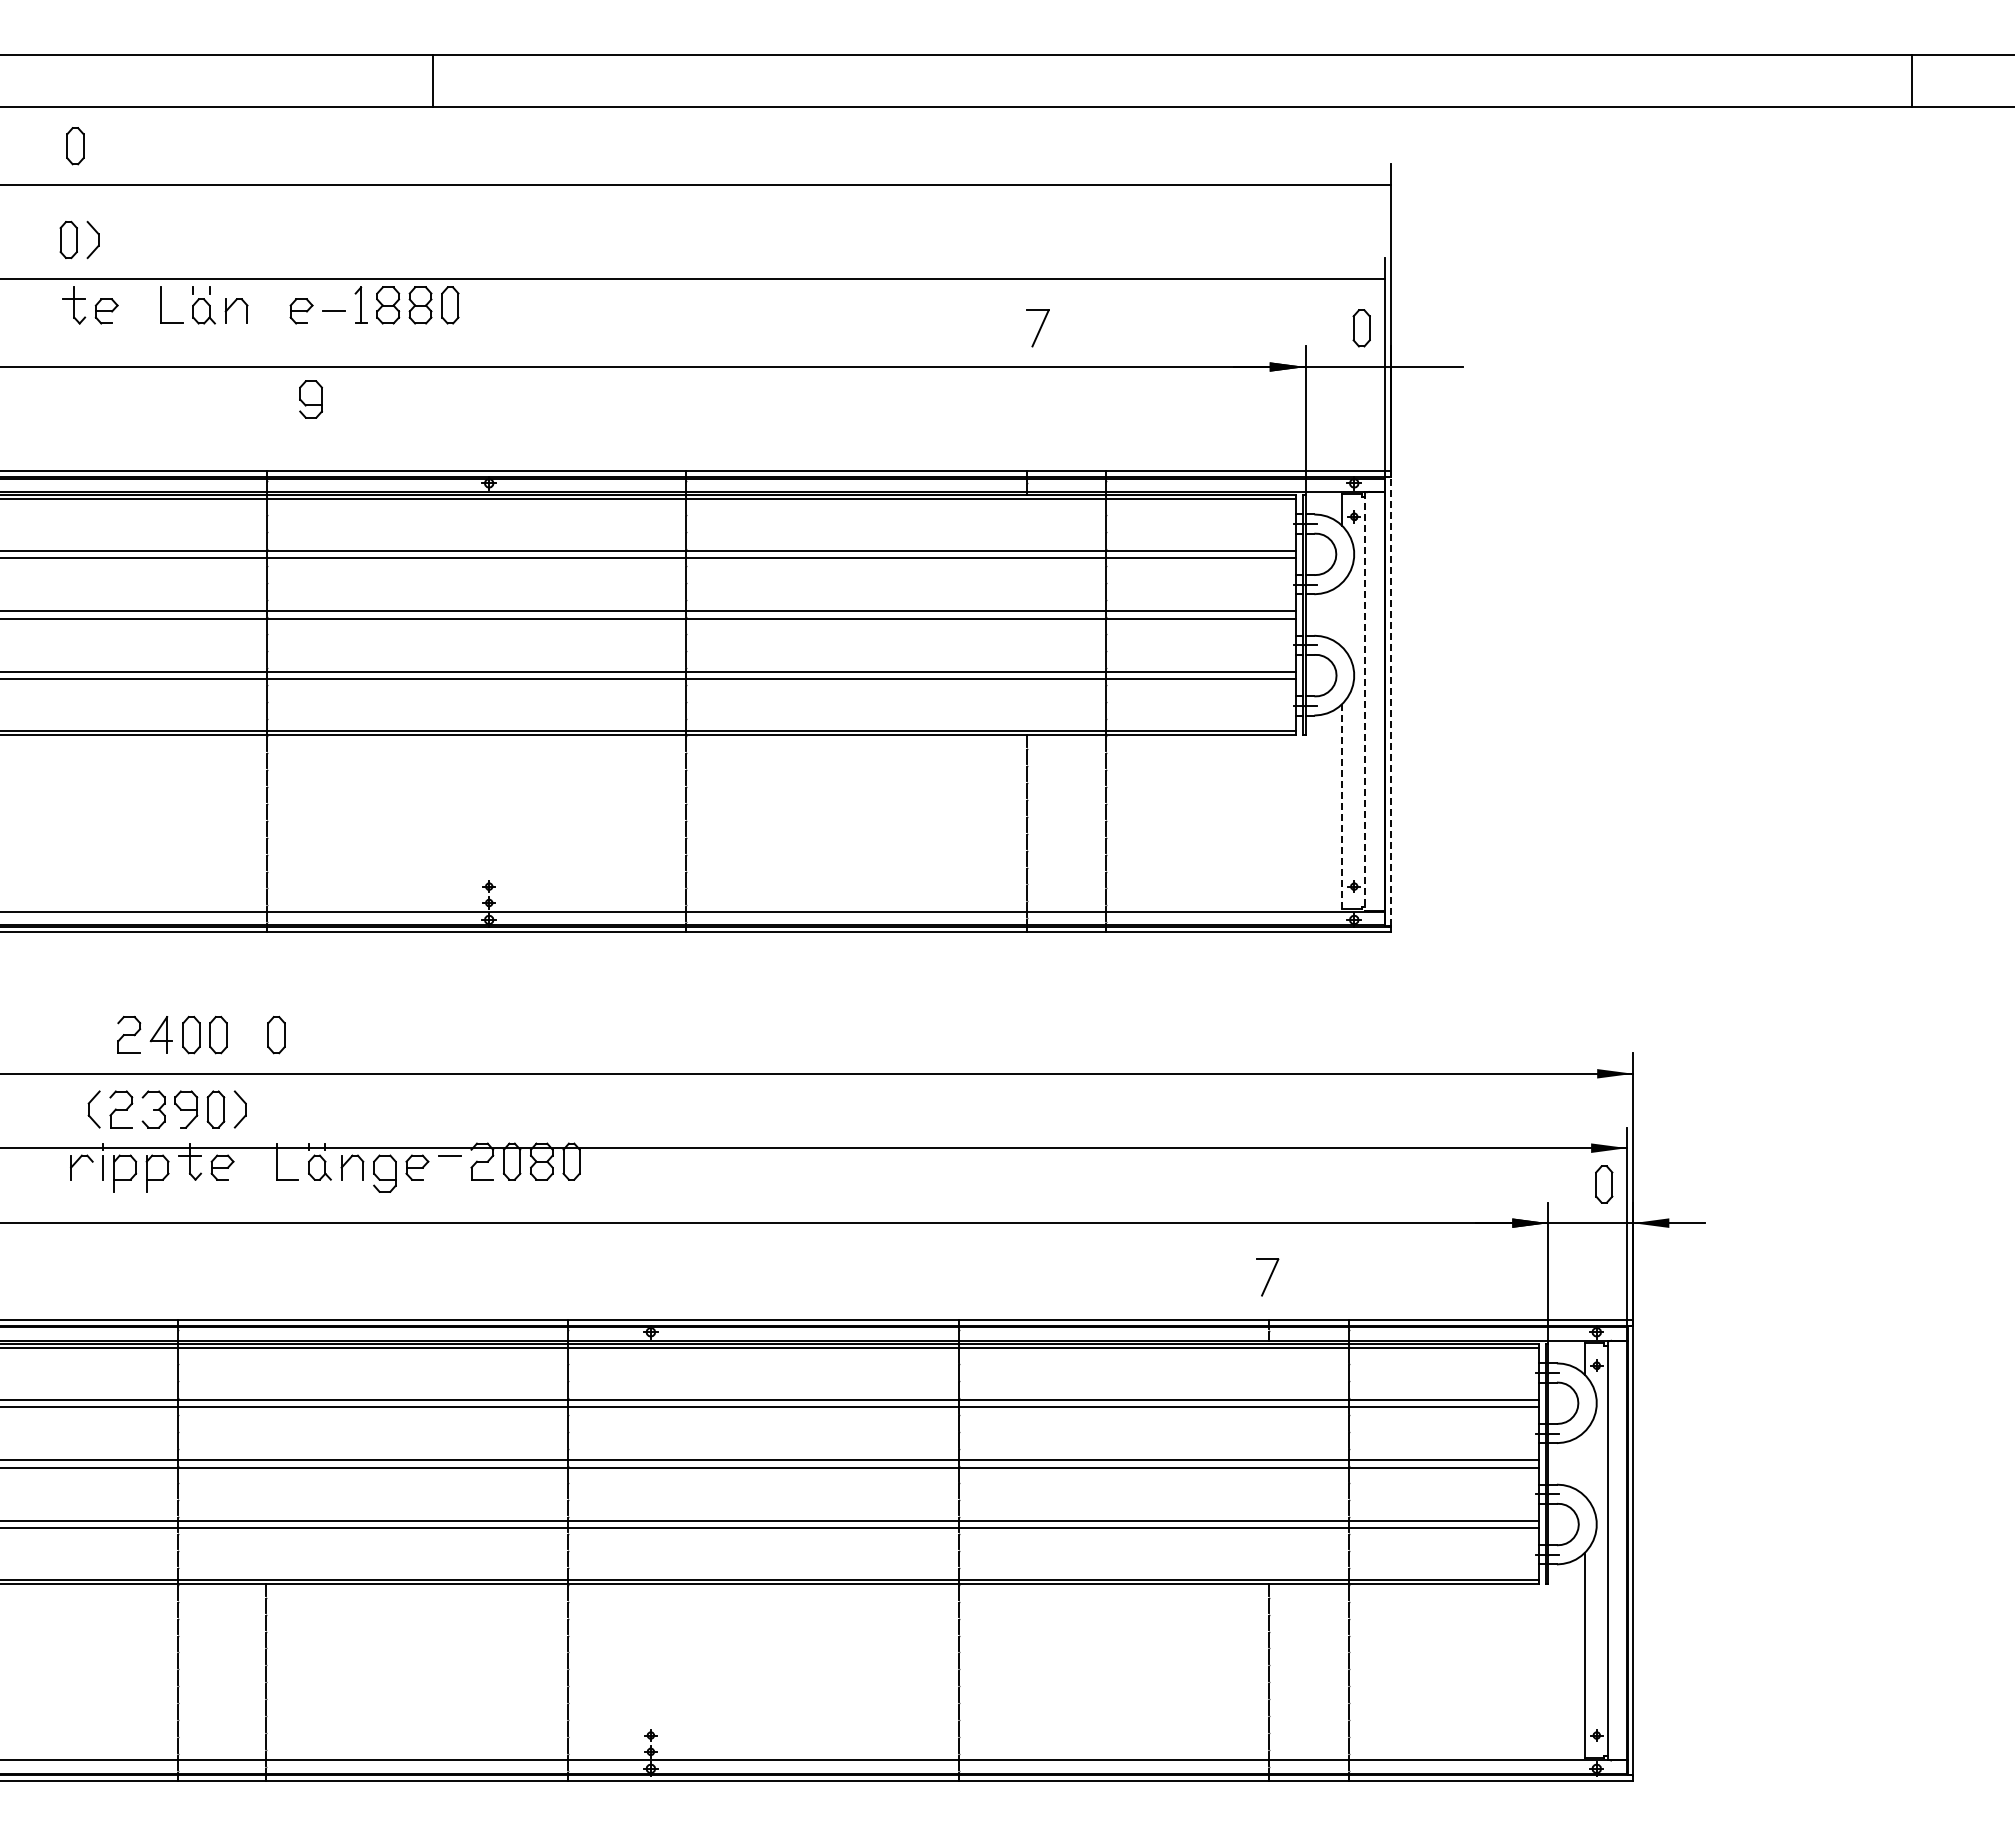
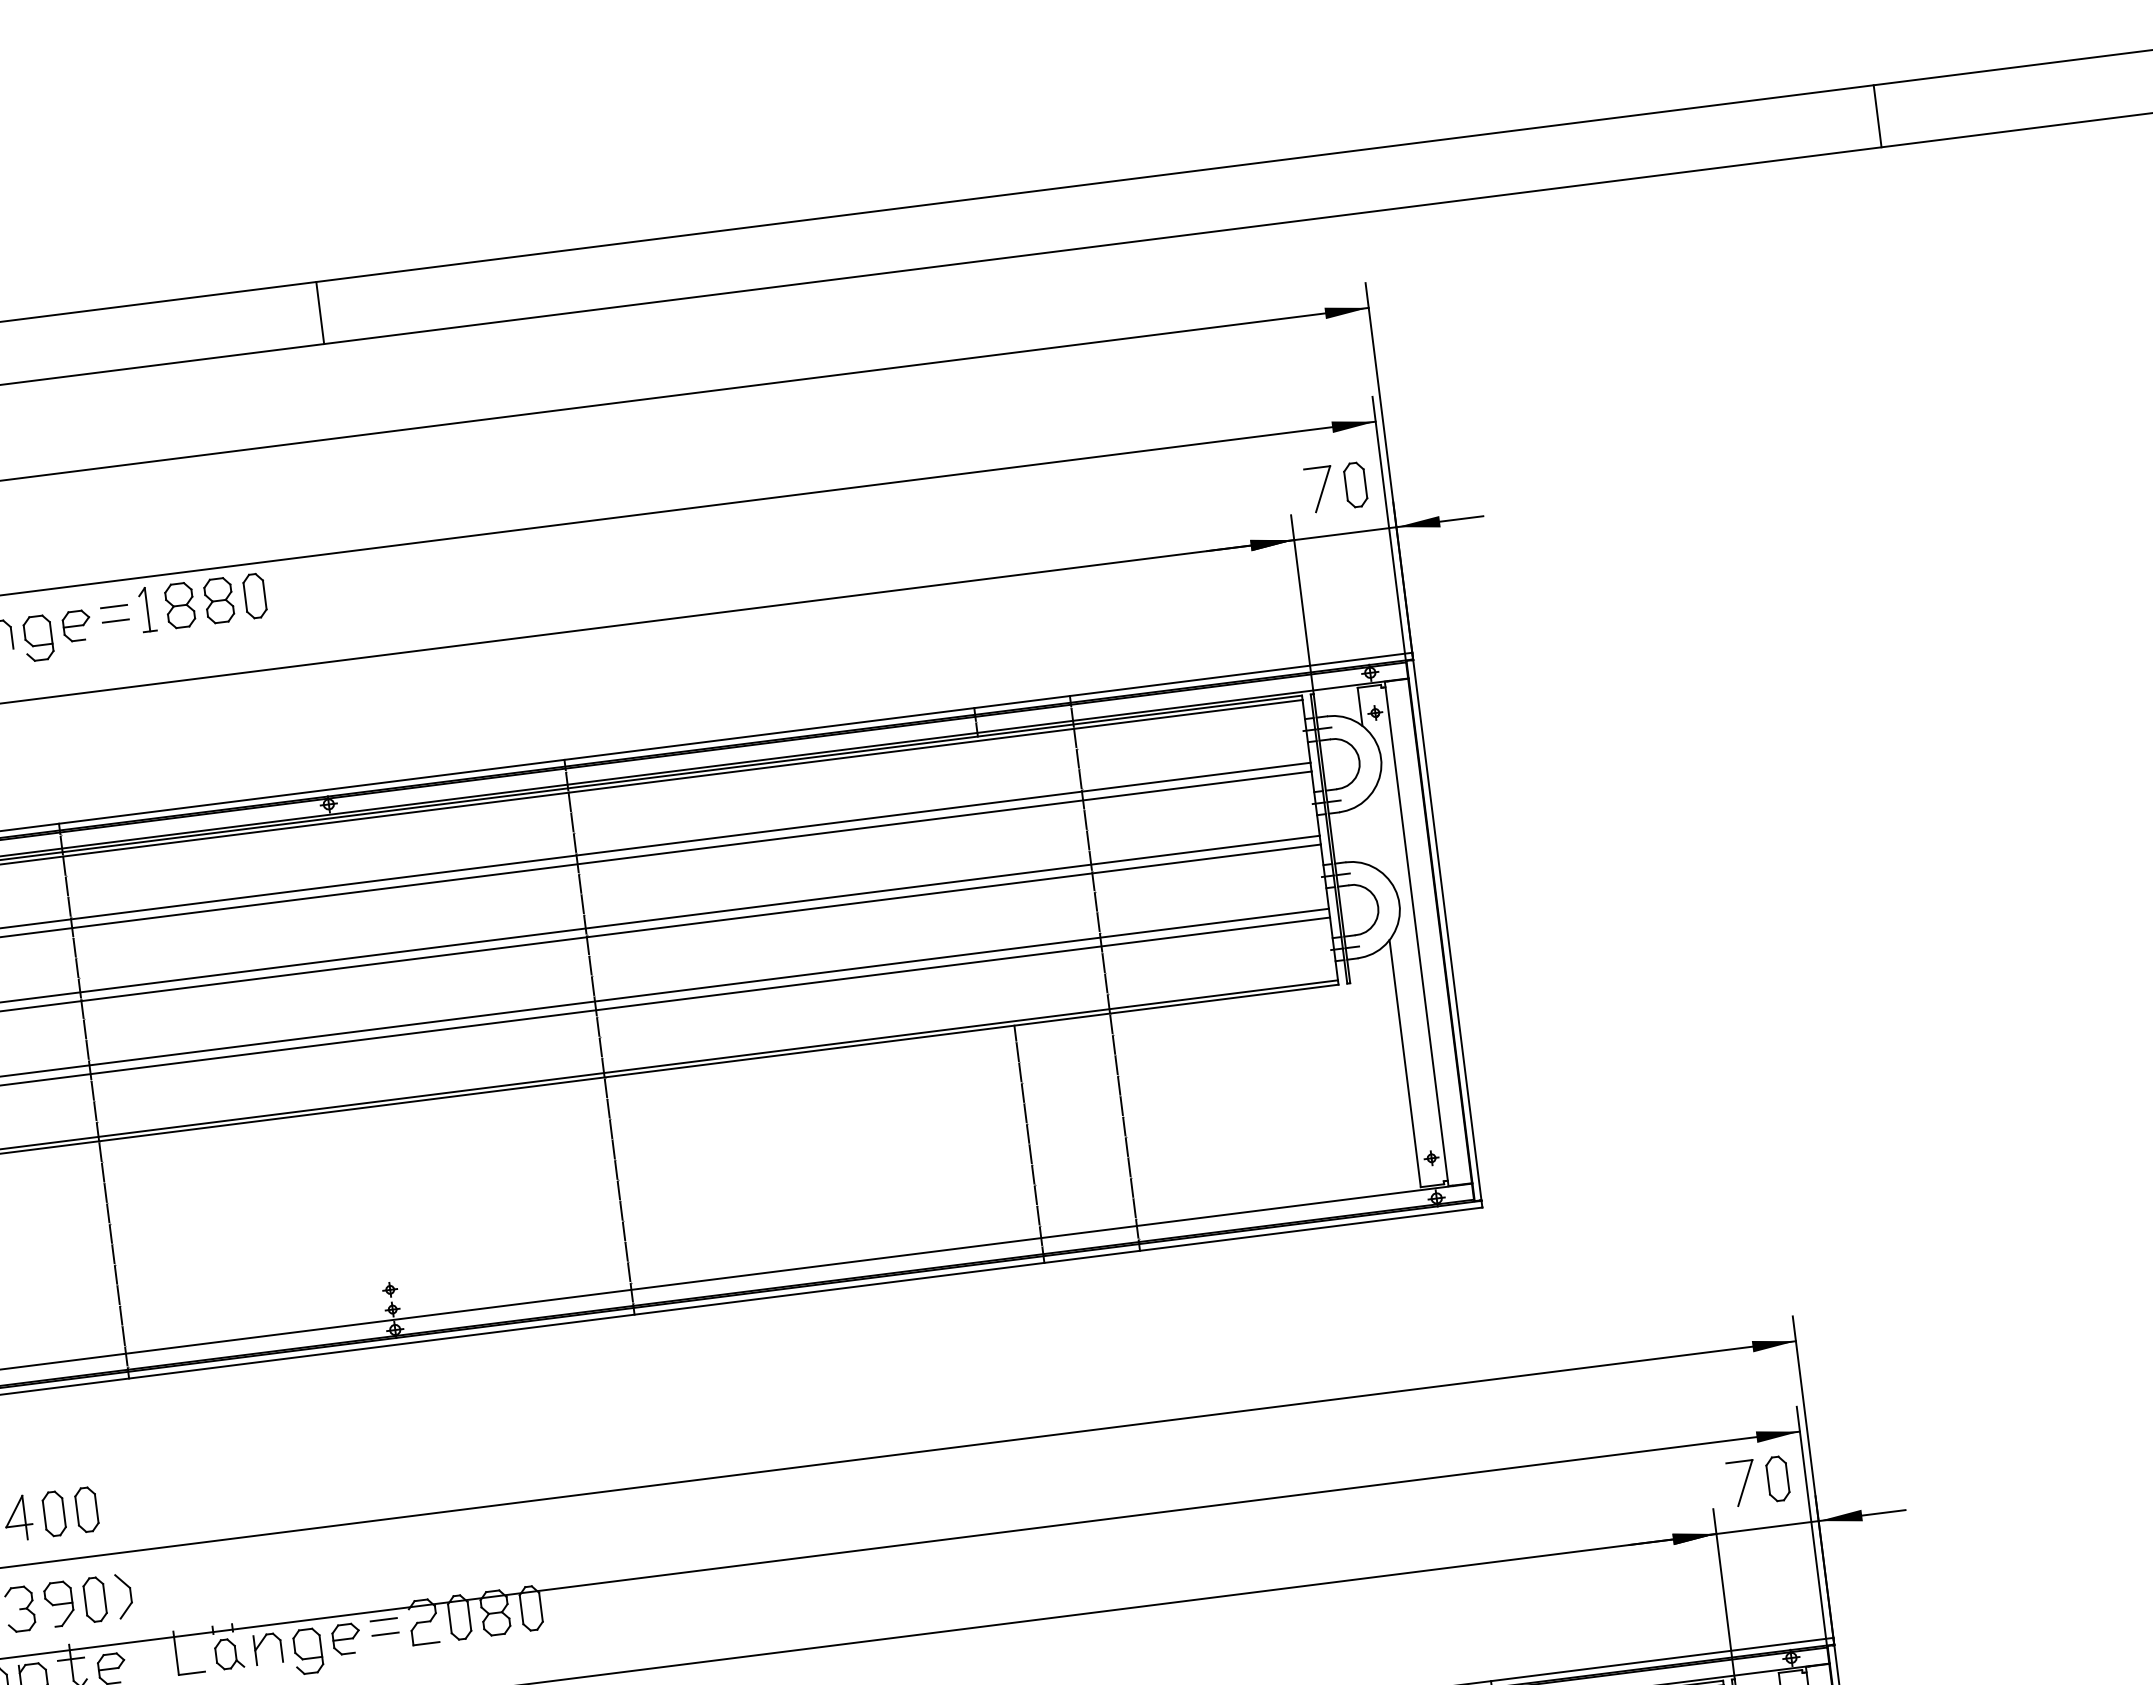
line: (432, 80) -> (319, 312), moved
line: (1911, 80) -> (1877, 115), moved
fill: (1372, 184) -> (1346, 310), added
fill: (1366, 278) -> (1353, 424), added
line: (333, 298) -> (113, 605), added
part: (1037, 328) -> (1319, 489), moved
fill: (1408, 366) -> (1417, 523), added
part: (310, 399) -> (37, 638), moved
line: (1390, 701) -> (1447, 929), dashed -> solid
line: (1365, 702) -> (1417, 934), dashed -> solid
line: (1342, 806) -> (1405, 1063), dashed -> solid
part: (276, 1035) -> (156, 1501), removed
line: (449, 1167) -> (385, 1634), added
part: (1267, 1277) -> (1742, 1483), moved

